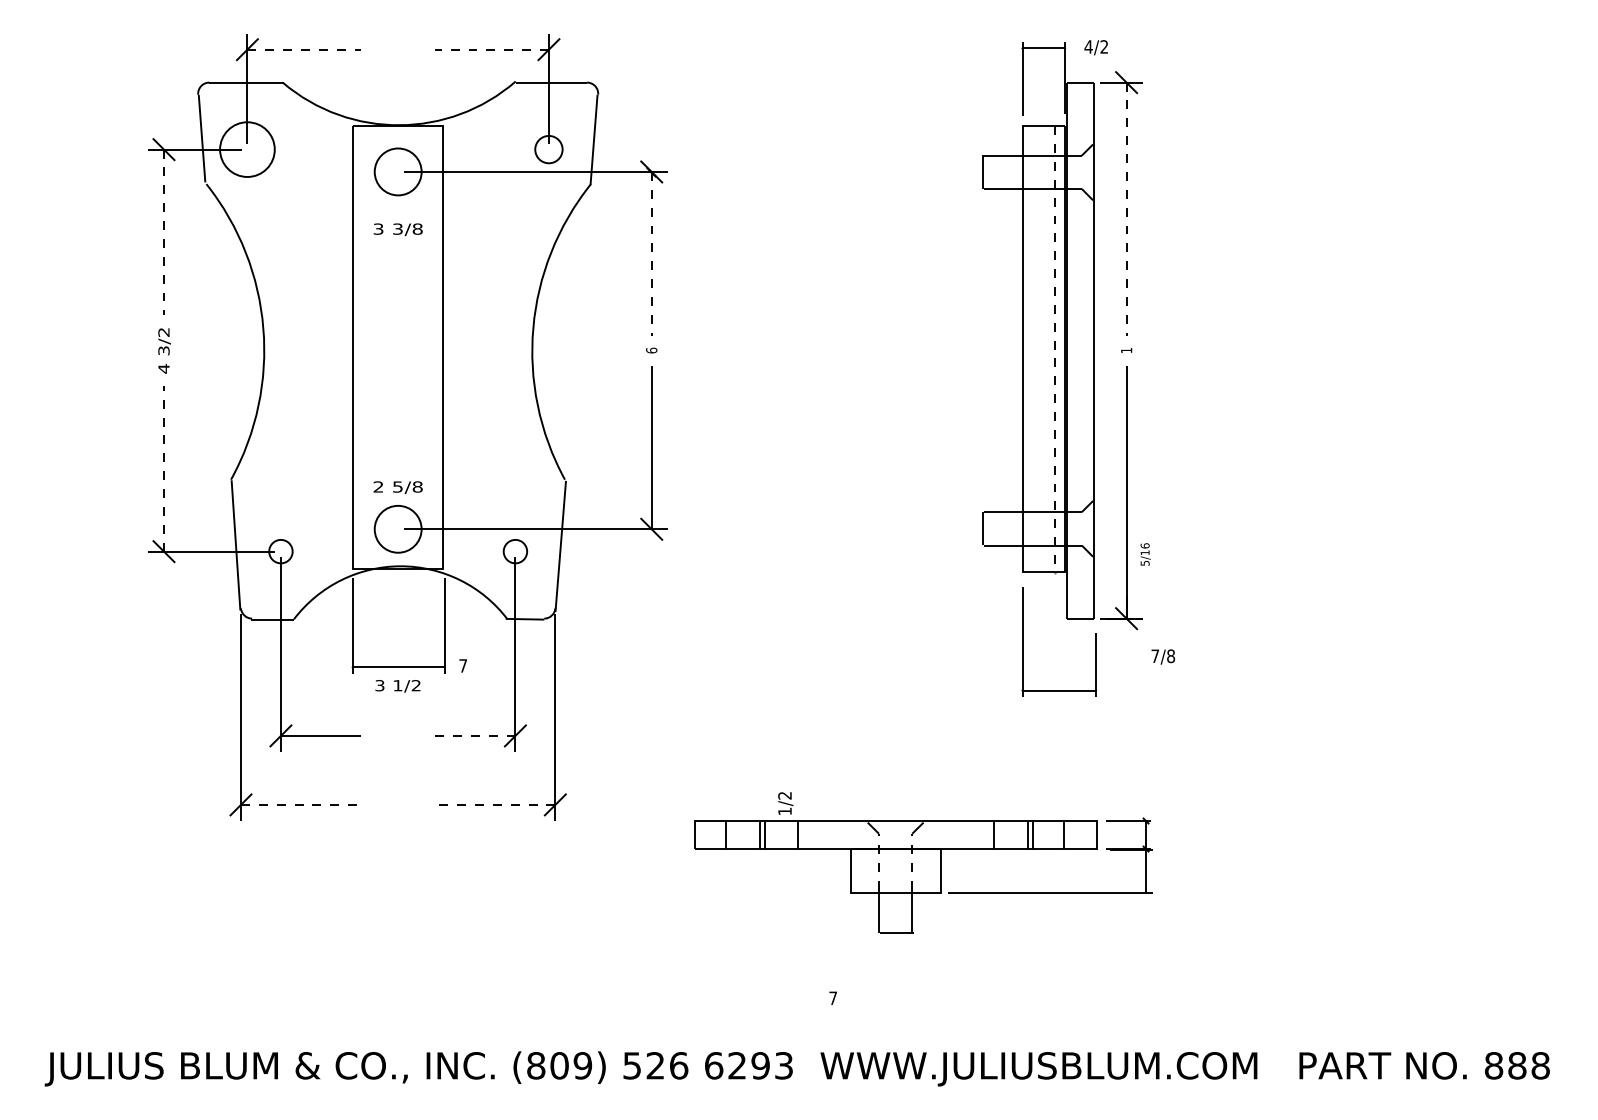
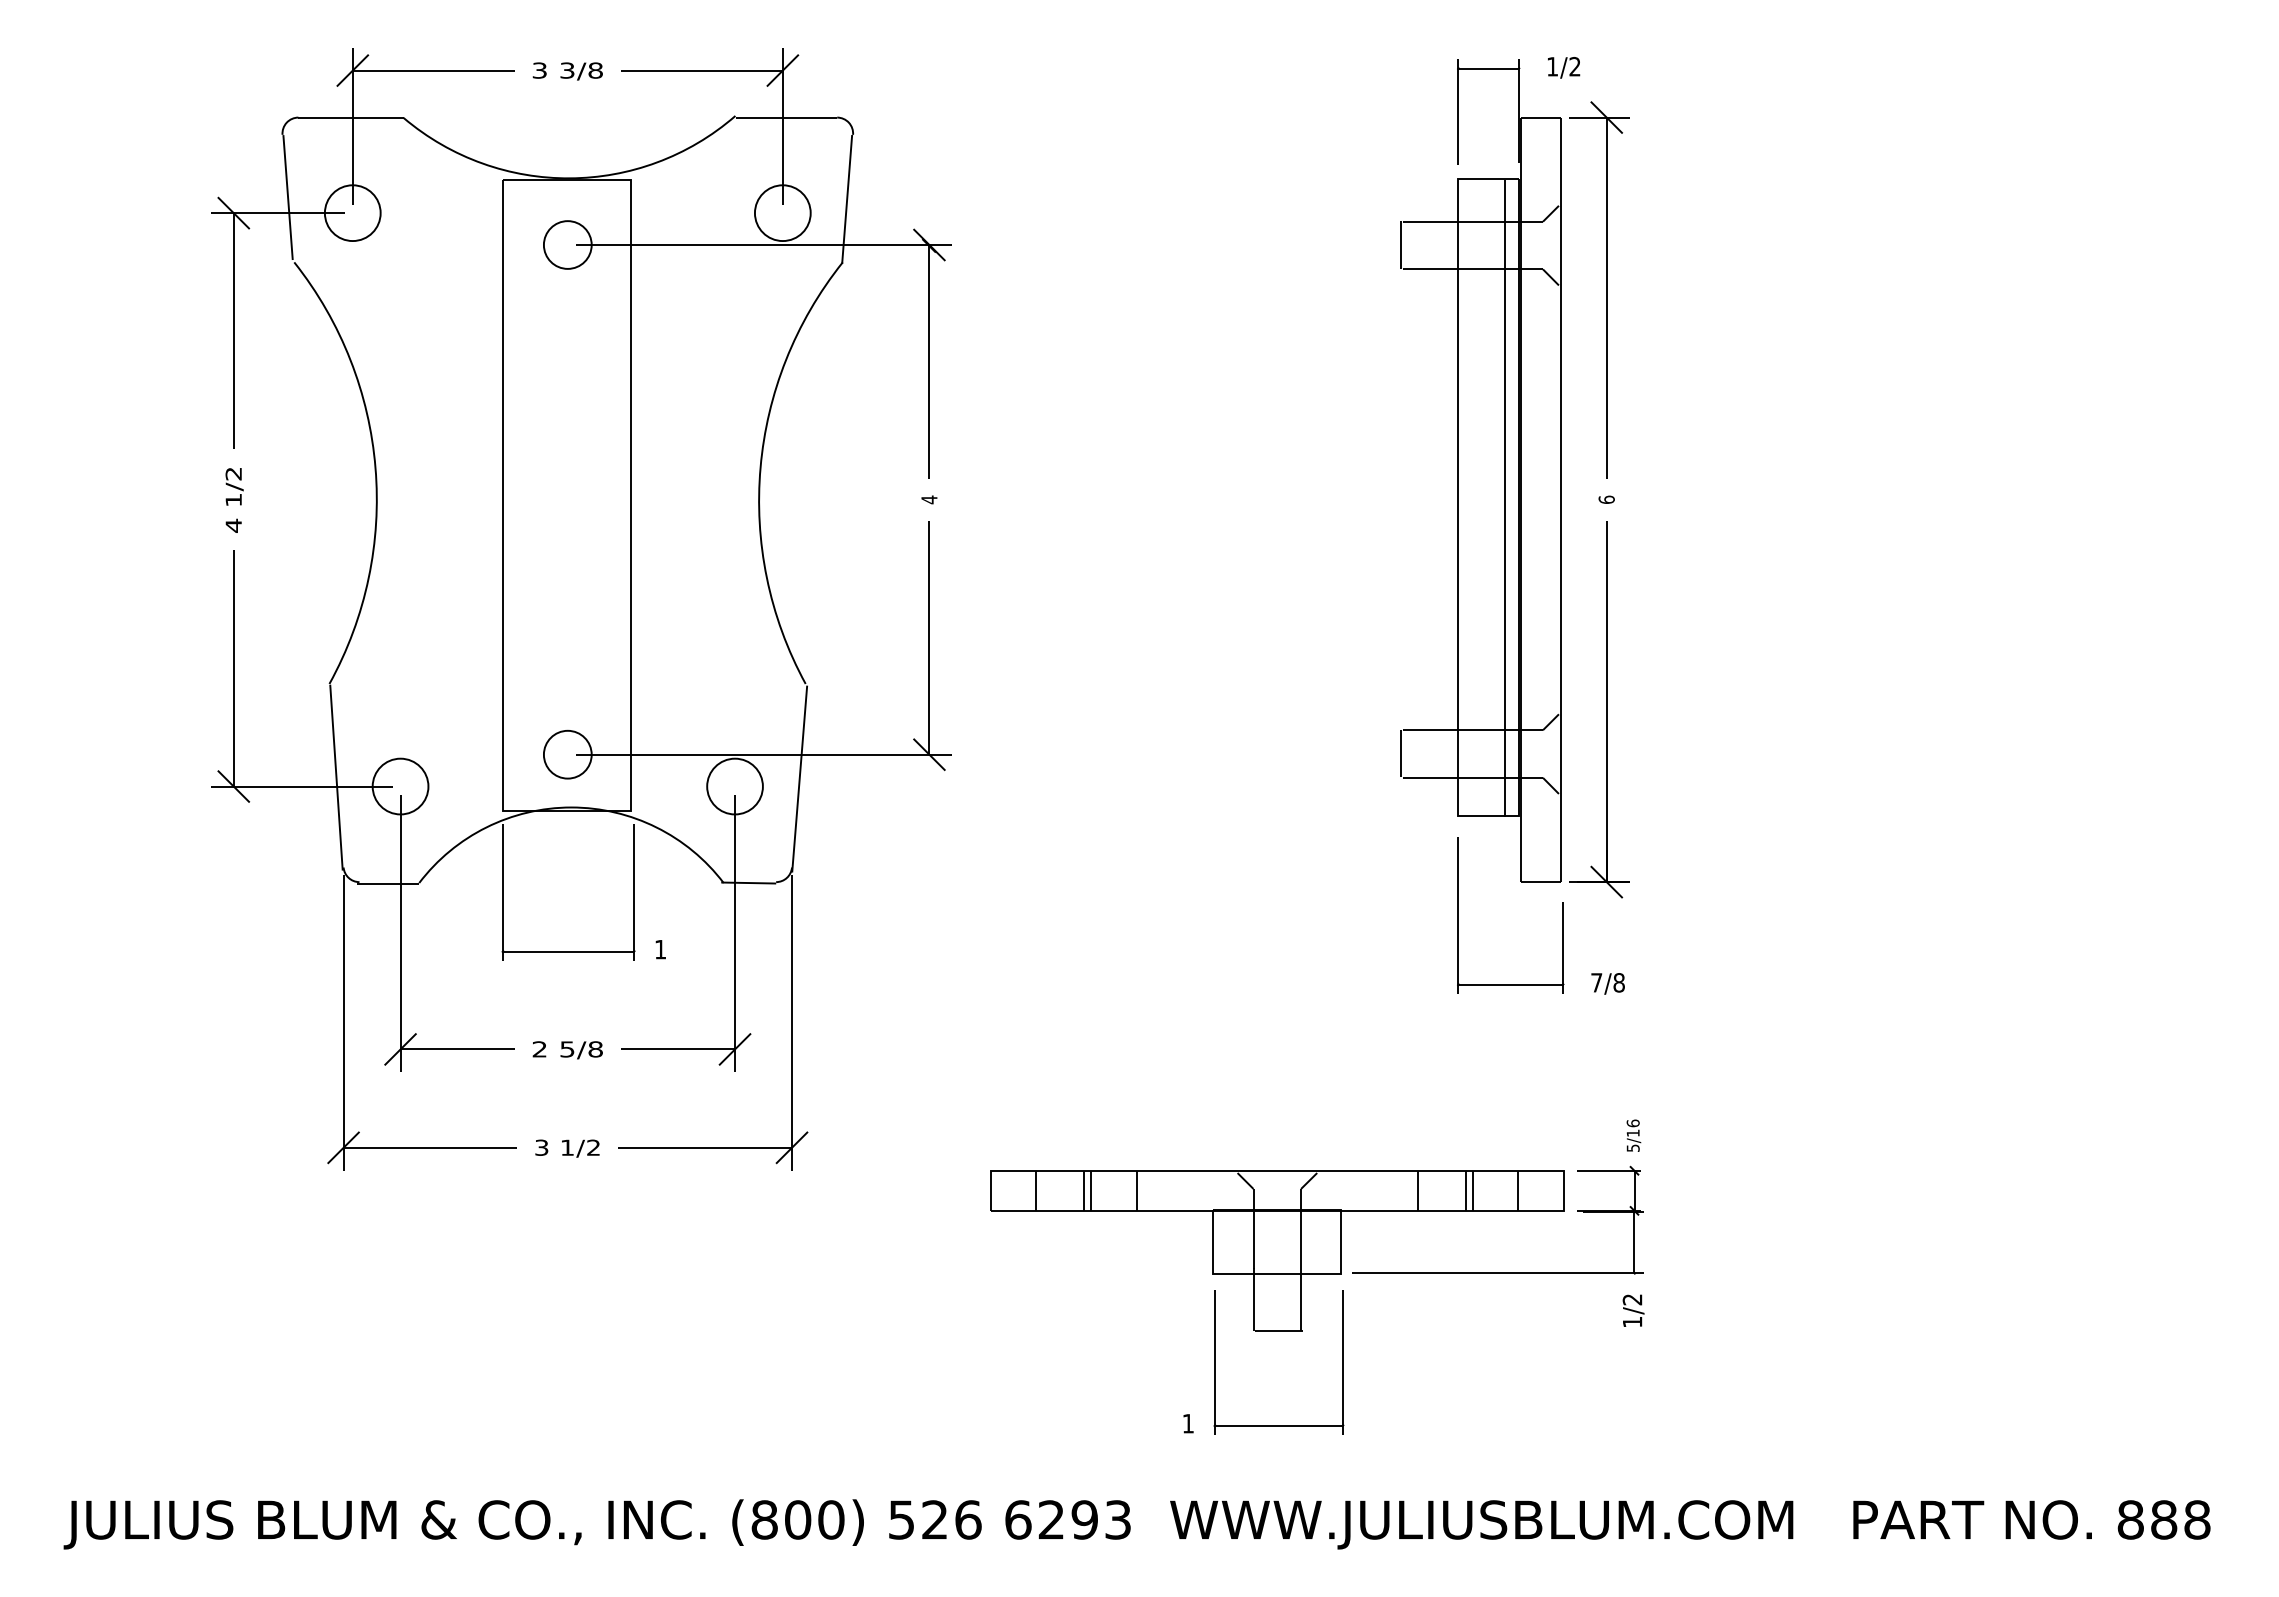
text: (1088, 46) -> (1552, 66), 4/2 -> 1/2
line: (304, 49) -> (433, 70), dashed -> solid
line: (491, 49) -> (701, 70), dashed -> solid
circle: (247, 149) -> (352, 213), size x0.71
circle: (548, 149) -> (782, 213), size x1.43
circle: (397, 171) -> (567, 244), size x0.71
line: (1126, 209) -> (1606, 298), dashed -> solid
text: (397, 229) -> (567, 71), moved
line: (163, 232) -> (233, 331), dashed -> solid
line: (651, 253) -> (929, 361), dashed -> solid
line: (1054, 349) -> (1504, 498), dashed -> solid
text: (163, 350) -> (233, 499), 3/2 -> 1/2
text: (651, 350) -> (929, 499), 6 -> 4
text: (1126, 350) -> (1606, 499), 1 -> 6
line: (163, 468) -> (233, 667), dashed -> solid
text: (397, 487) -> (567, 1050), moved
circle: (397, 529) -> (567, 754), size x0.71
circle: (280, 551) -> (400, 786), size x1.67
circle: (515, 551) -> (734, 786), size x1.67
text: (1145, 554) -> (1633, 1135), moved
part: (1162, 656) -> (1607, 983), moved
text: (463, 665) -> (660, 949), 7 -> 1
text: (397, 686) -> (567, 1148), moved
line: (475, 735) -> (677, 1049), dashed -> solid
text: (785, 803) -> (1633, 1310), moved
line: (301, 804) -> (430, 1147), dashed -> solid
line: (494, 804) -> (705, 1147), dashed -> solid
line: (878, 861) -> (1253, 1228), dashed -> solid
line: (912, 861) -> (1301, 1228), dashed -> solid
part: (852, 955) -> (1215, 1362), added
text: (832, 998) -> (1187, 1423), 7 -> 1
text: (583, 1065) -> (831, 1519), (809) -> (800)

